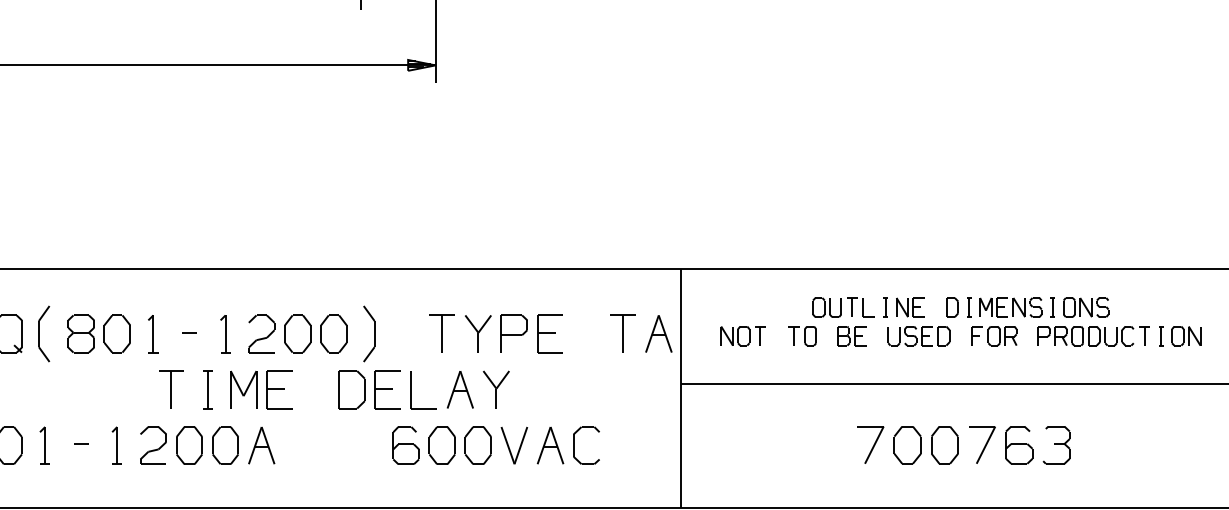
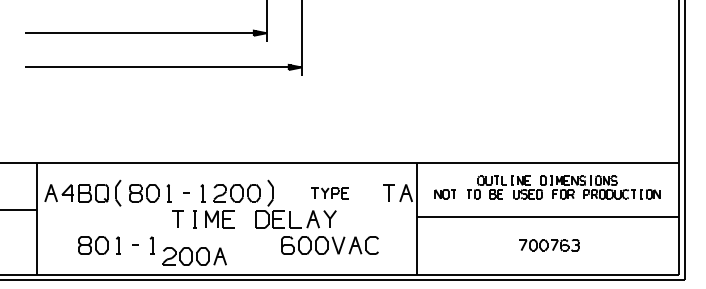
part: (497, 334) -> (330, 193), size x0.6
part: (206, 445) -> (194, 256), moved
part: (964, 445) -> (549, 245), size x0.6

